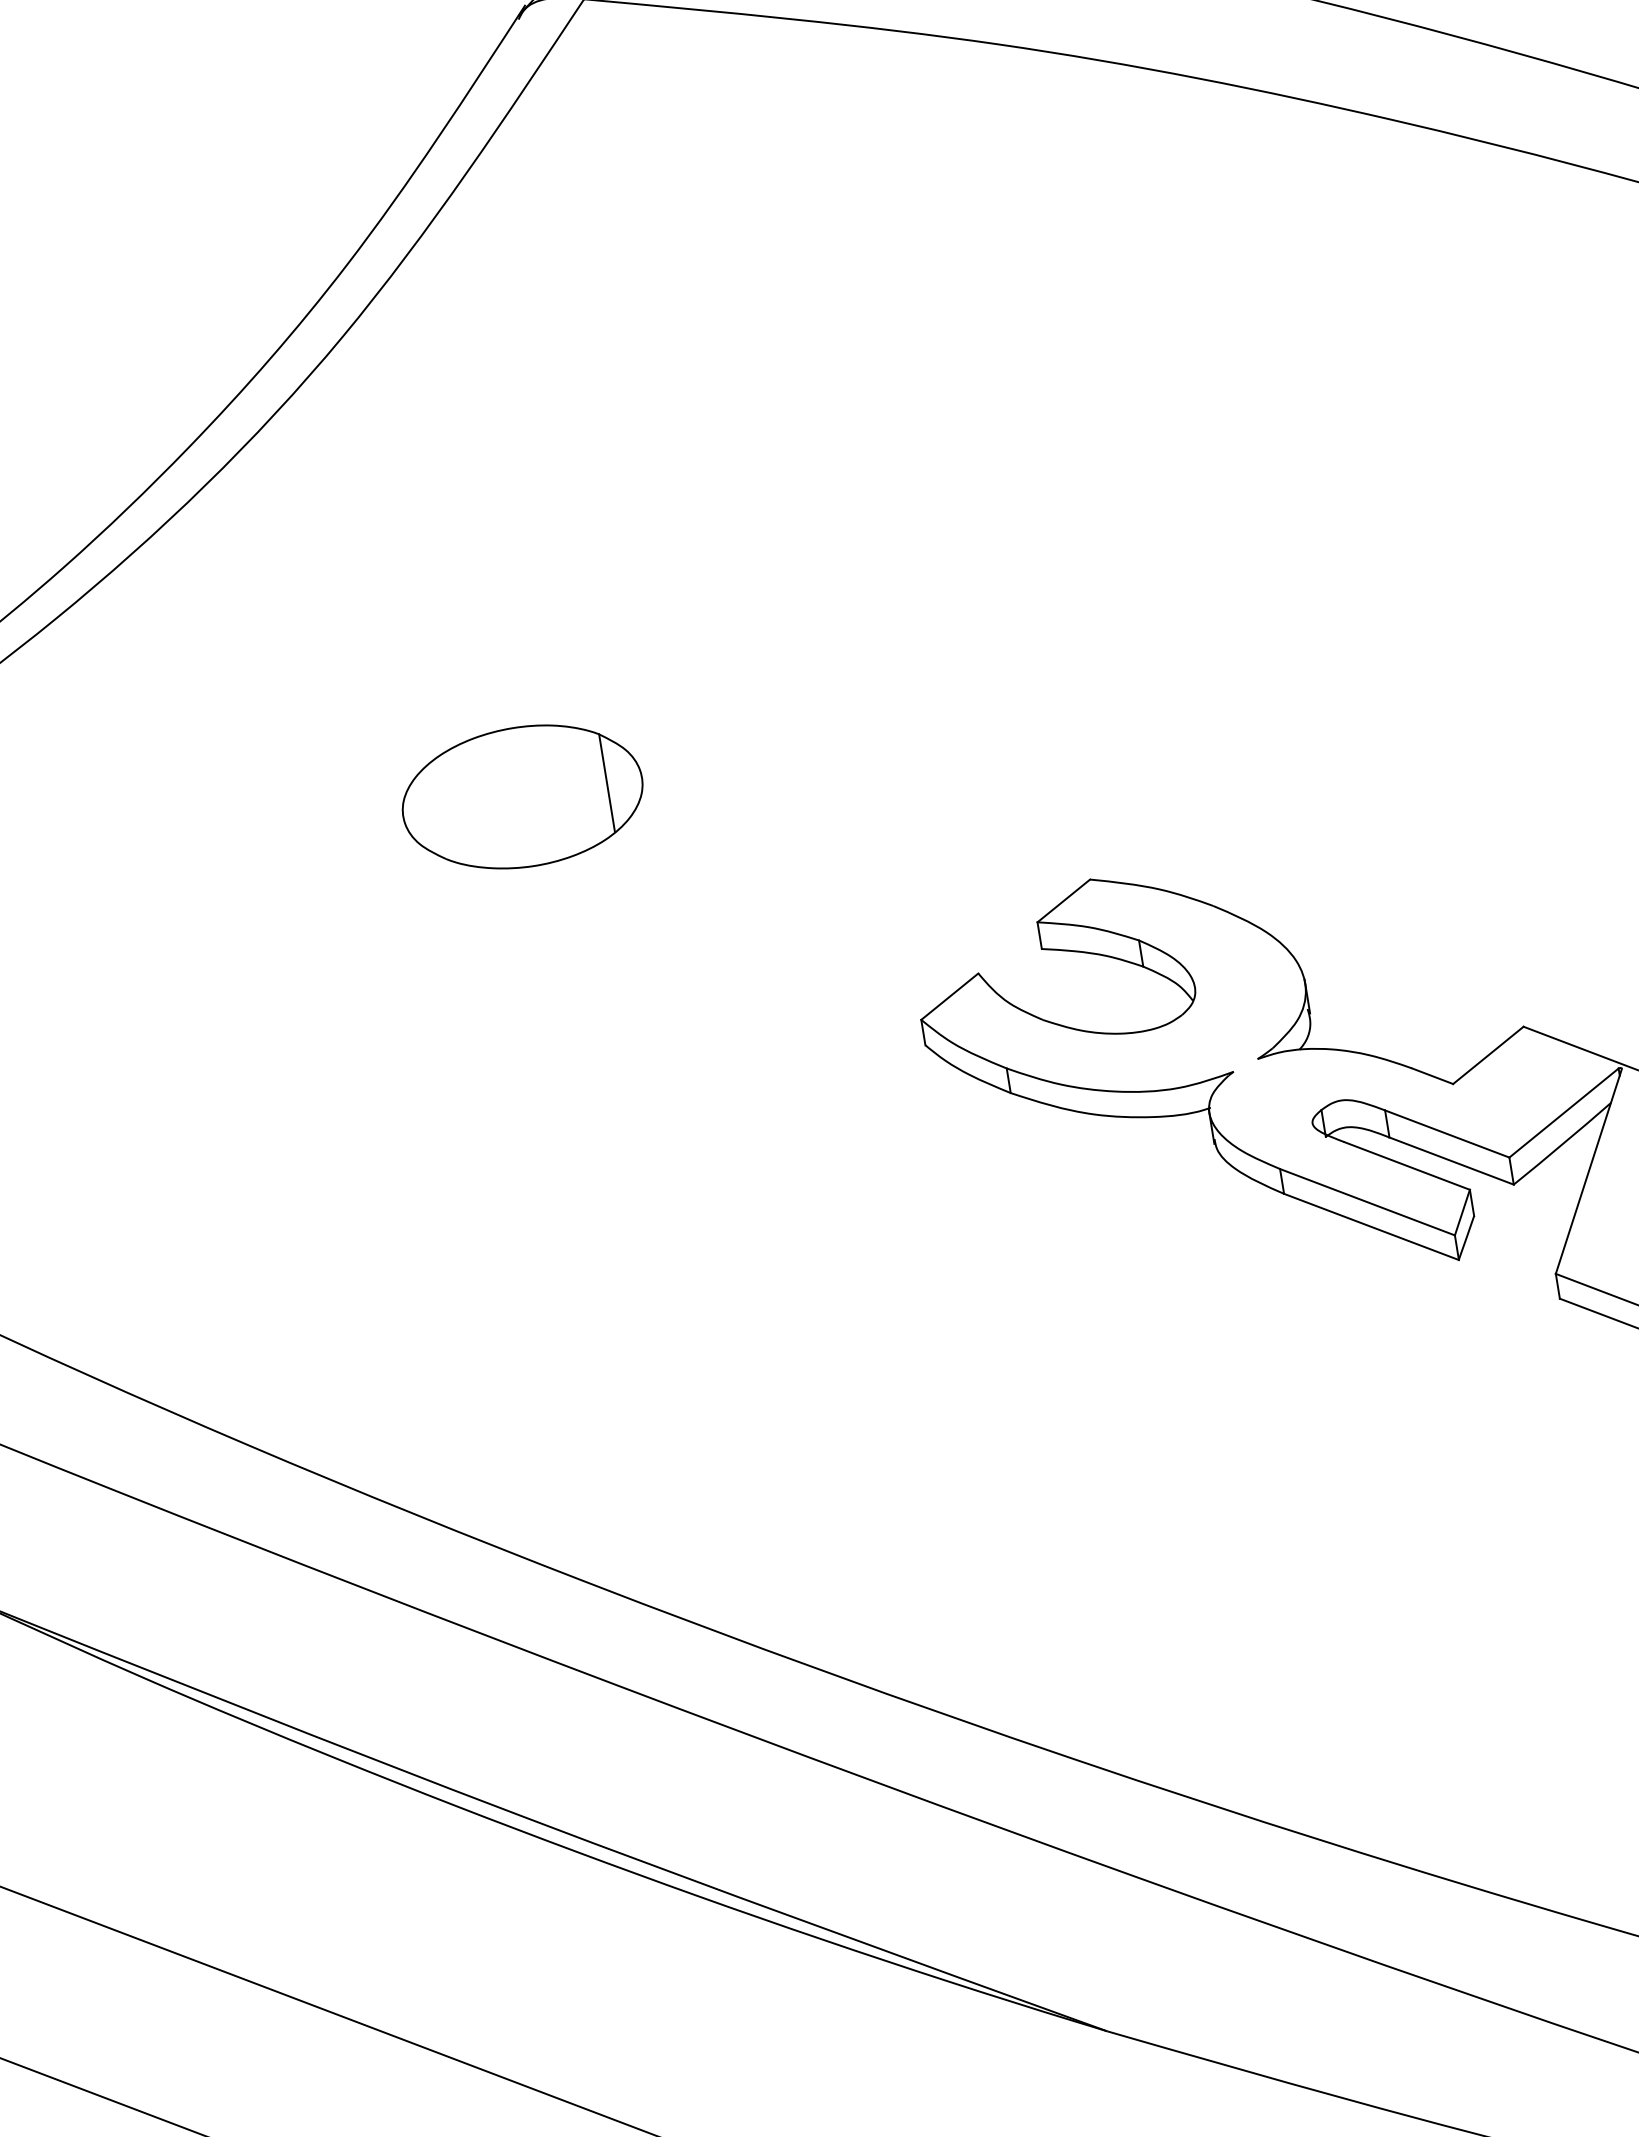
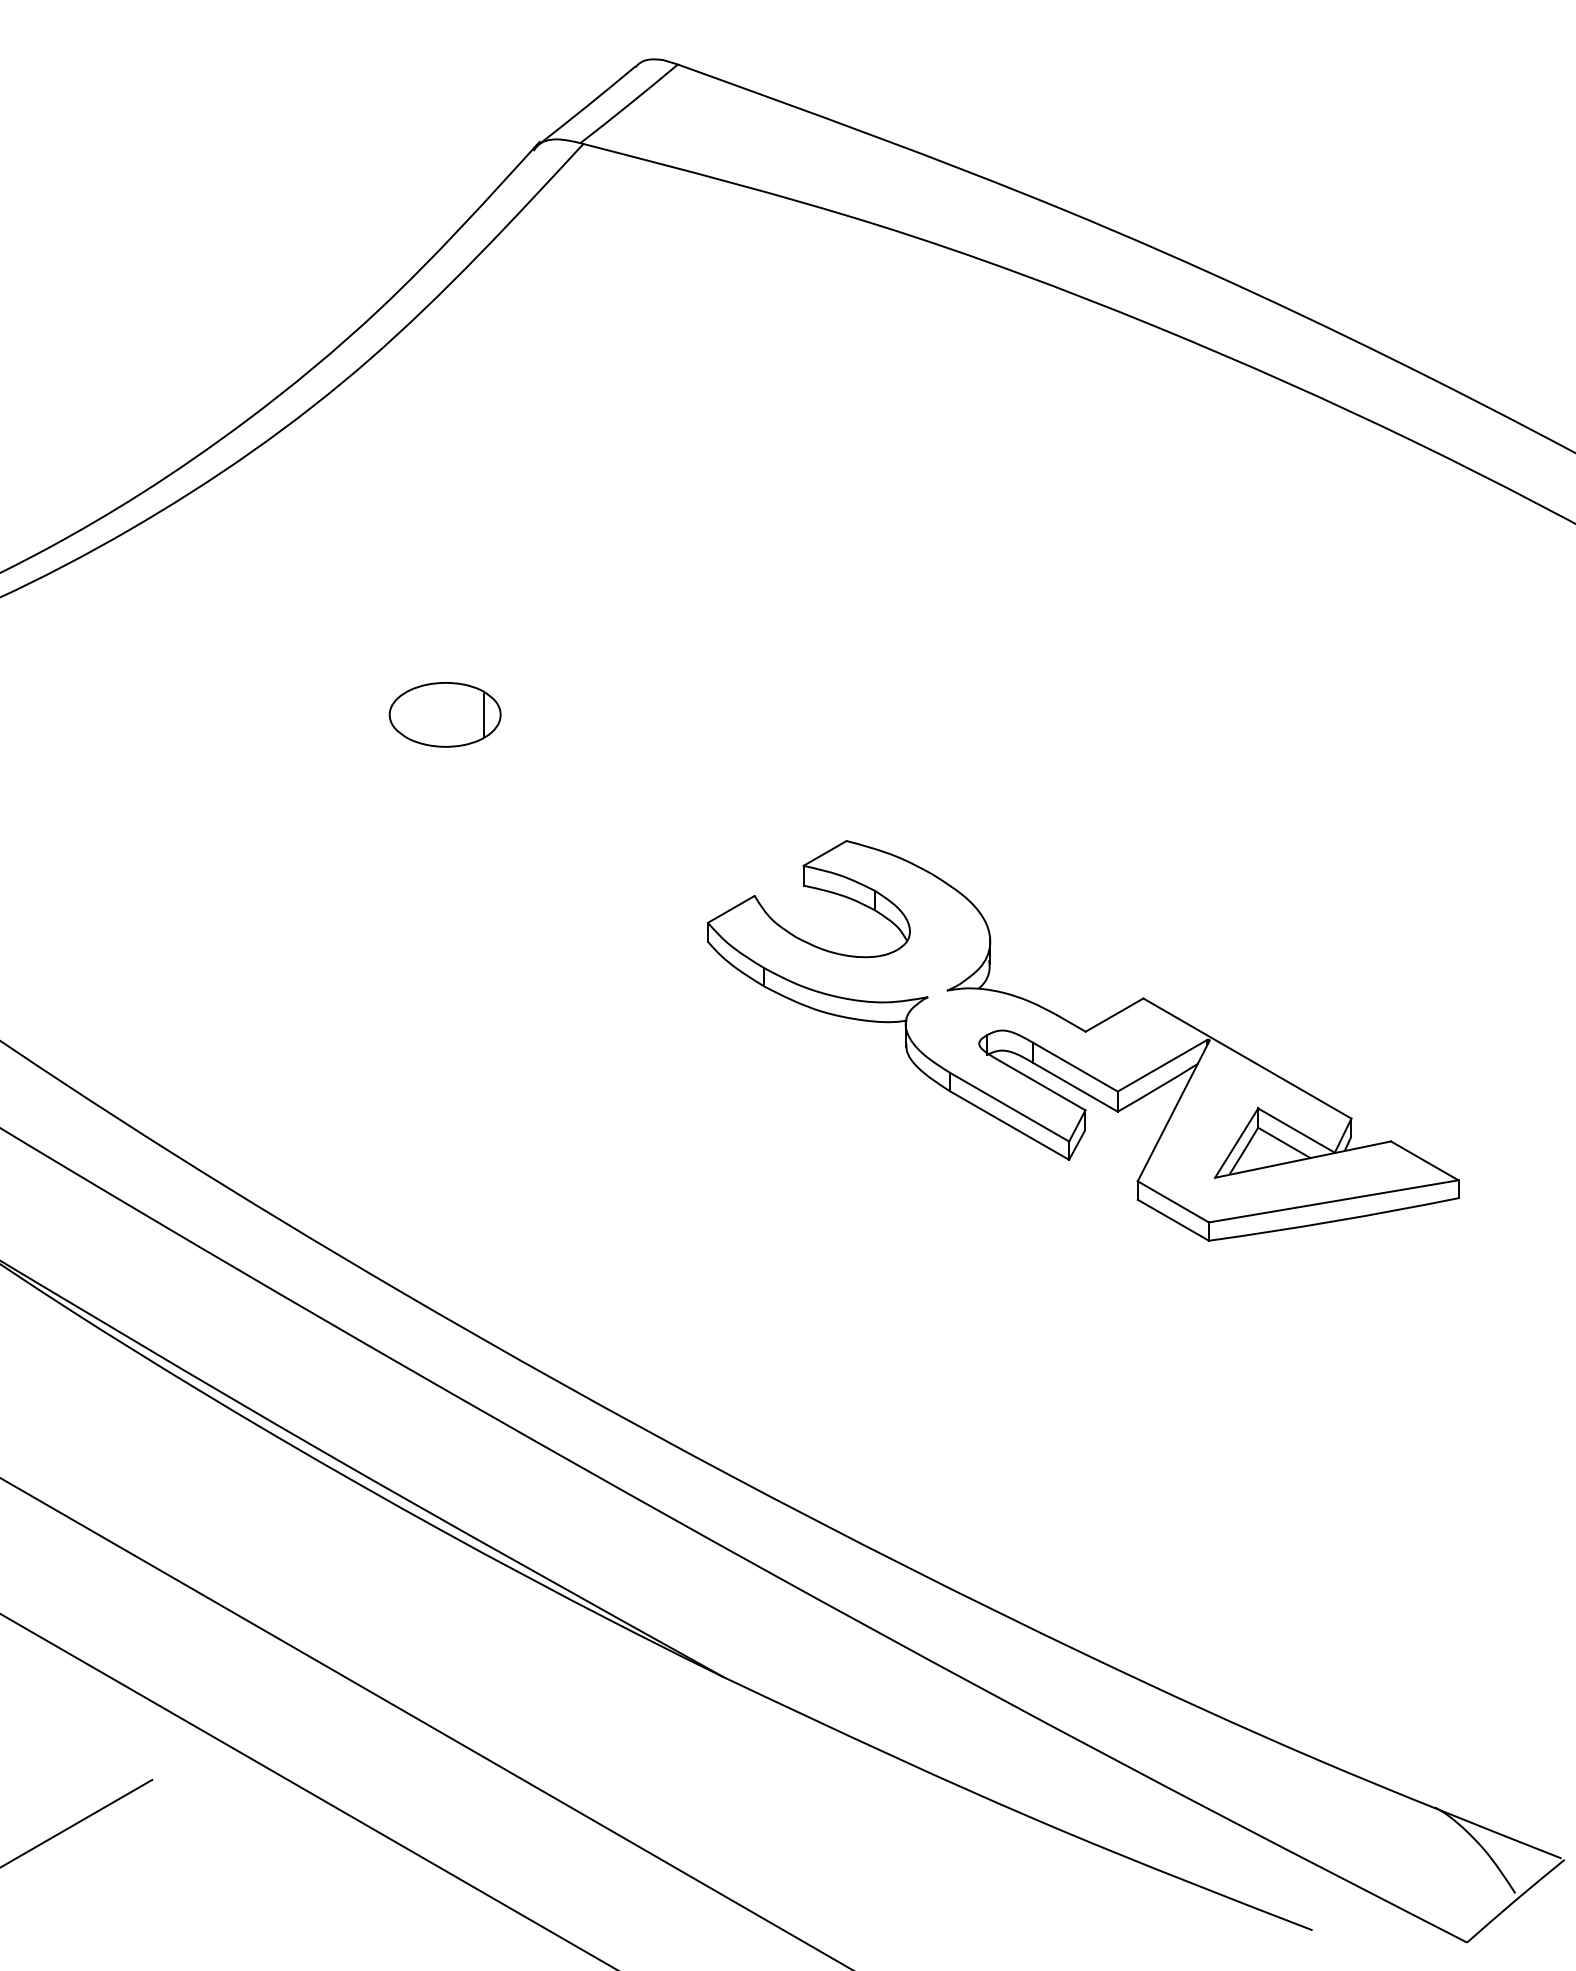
part: (521, 797) -> (444, 714), size x0.62

